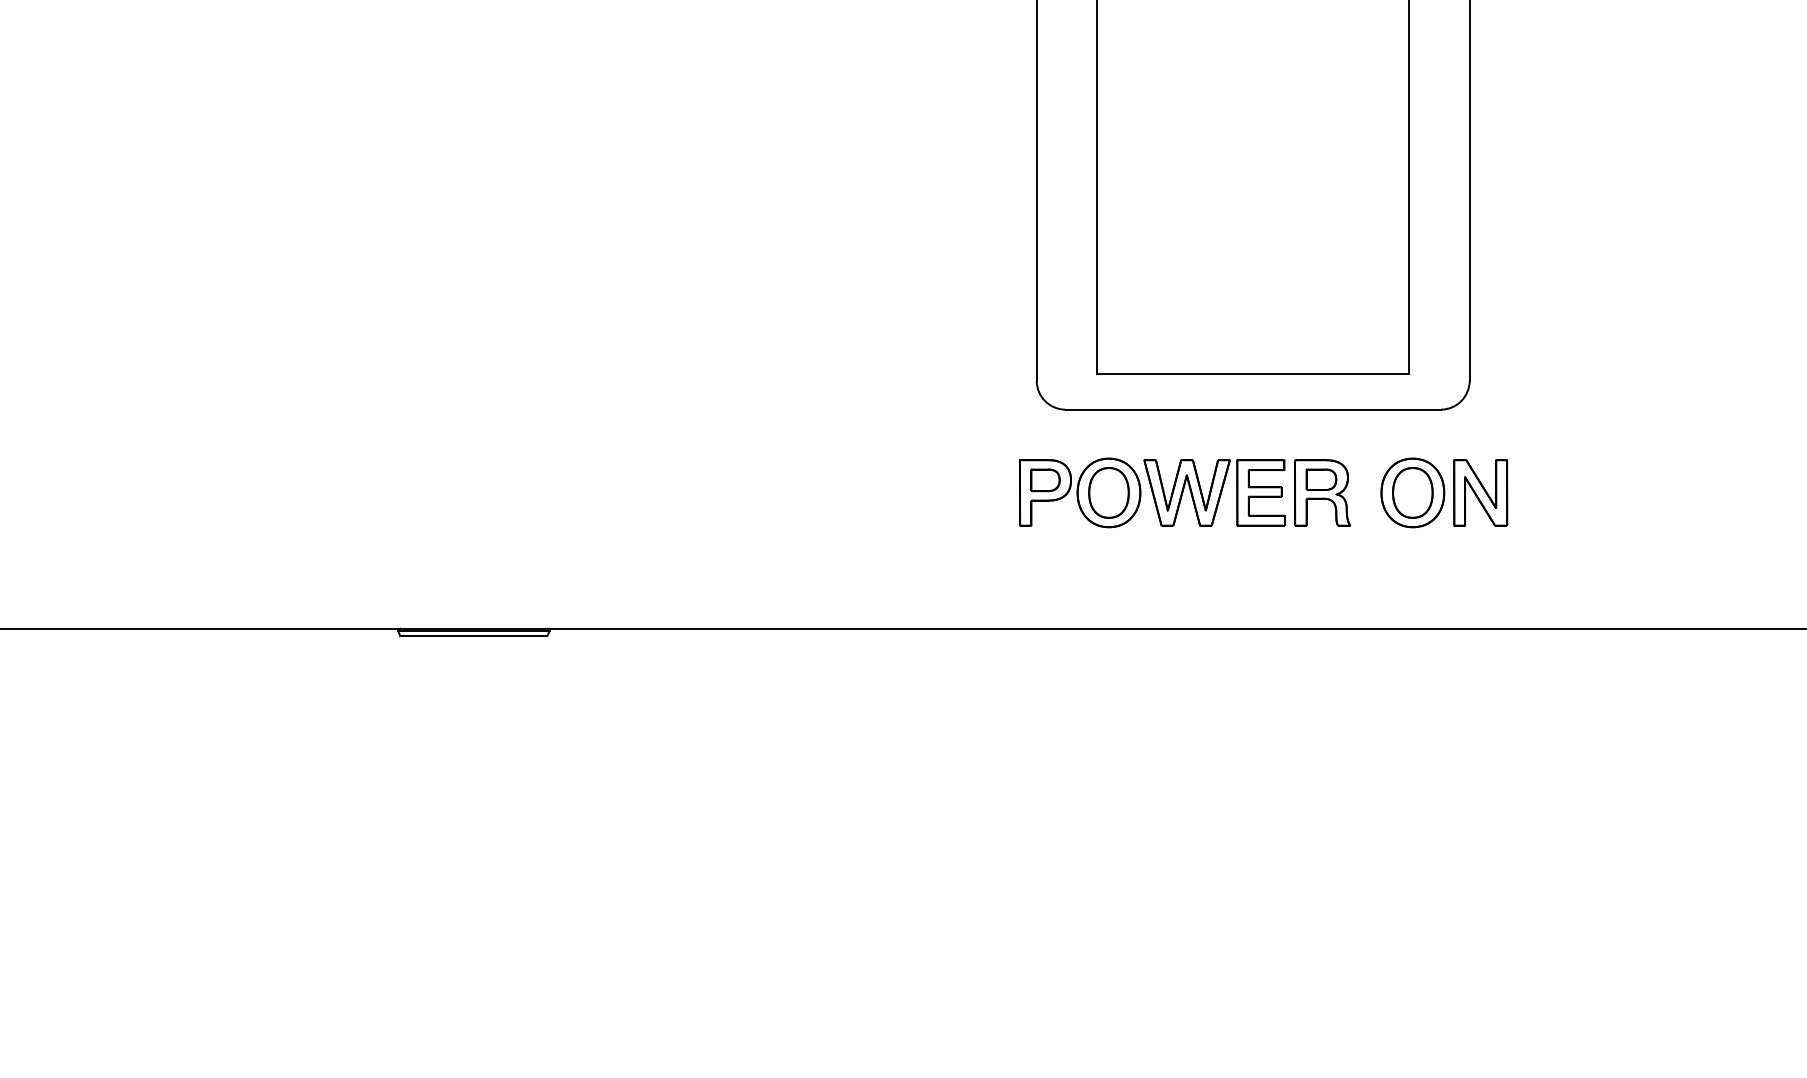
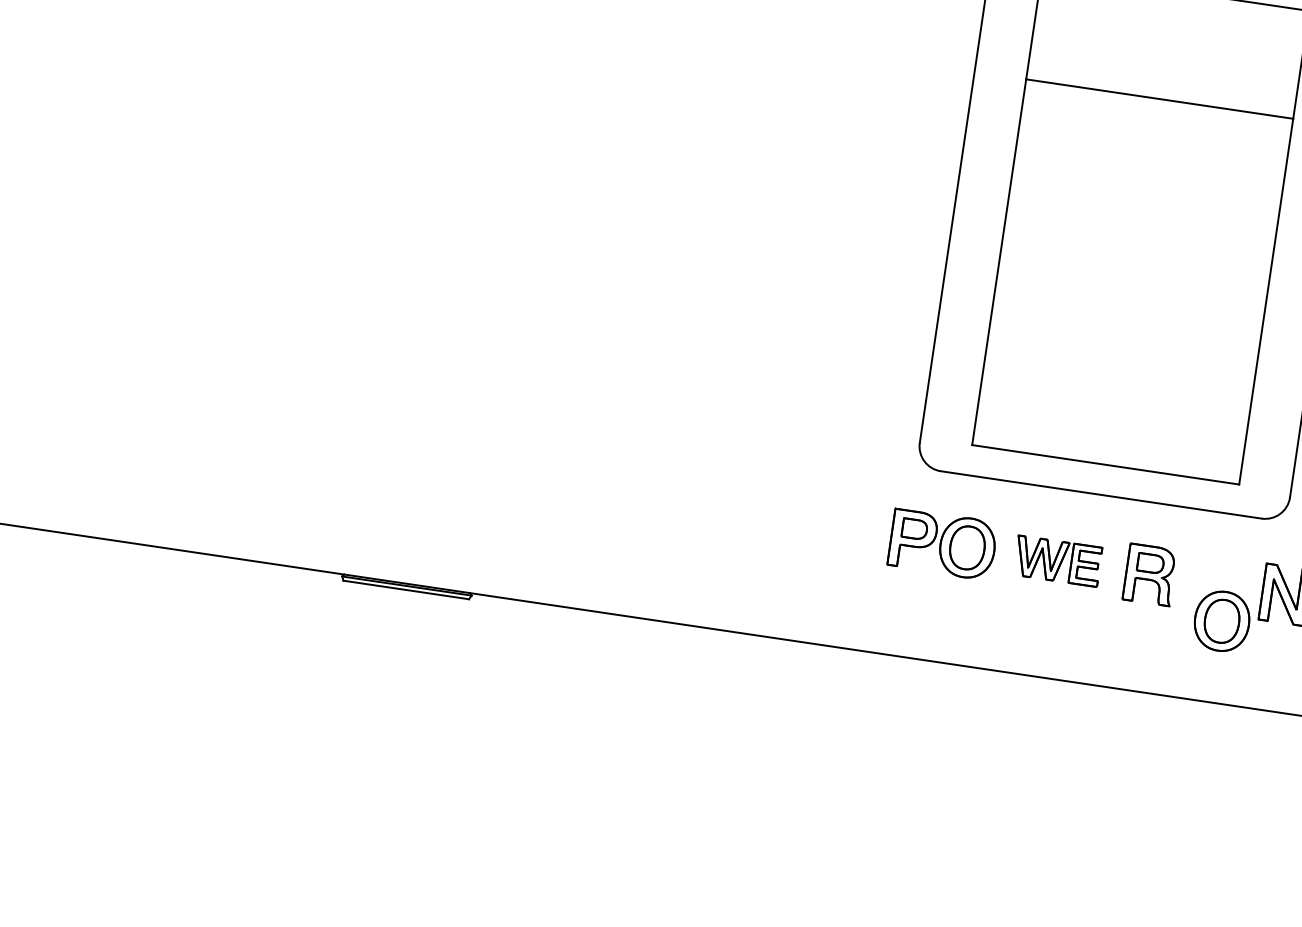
part: (1214, 492) -> (1057, 560), size x0.7
part: (1412, 492) -> (1221, 620), moved

